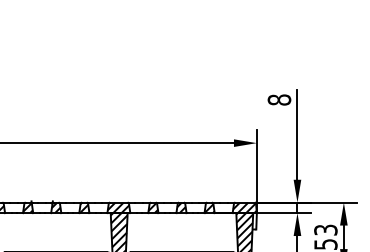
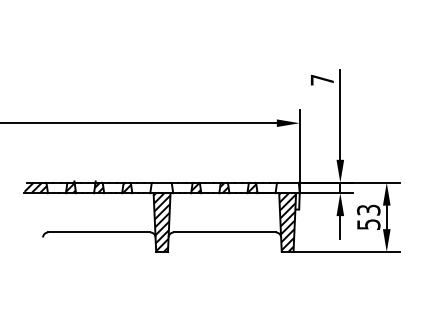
text: (279, 99) -> (322, 79), 8 -> 7
hatch: (118, 207) -> (161, 187), removed
hatch: (244, 207) -> (287, 187), removed

